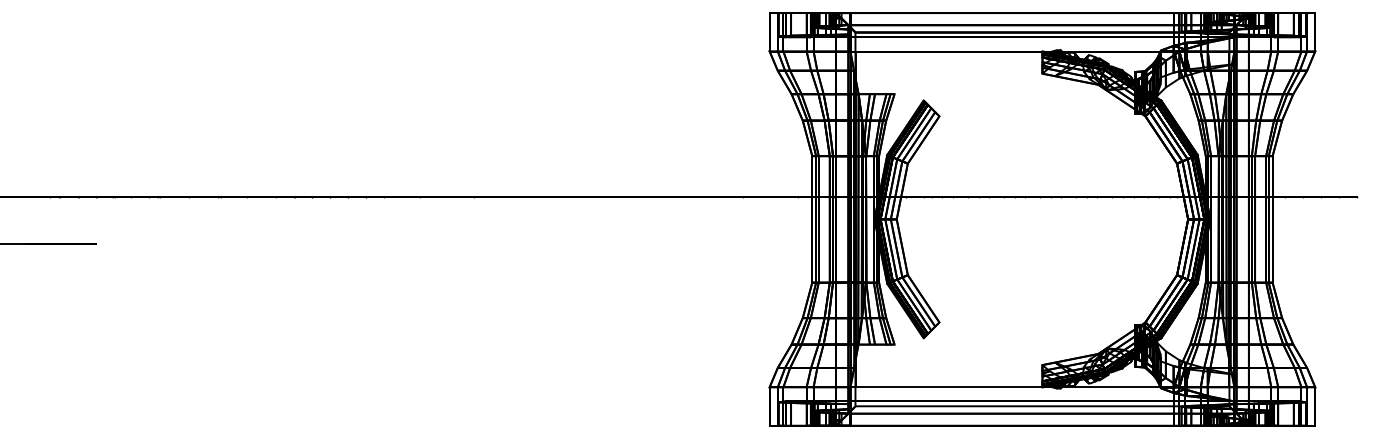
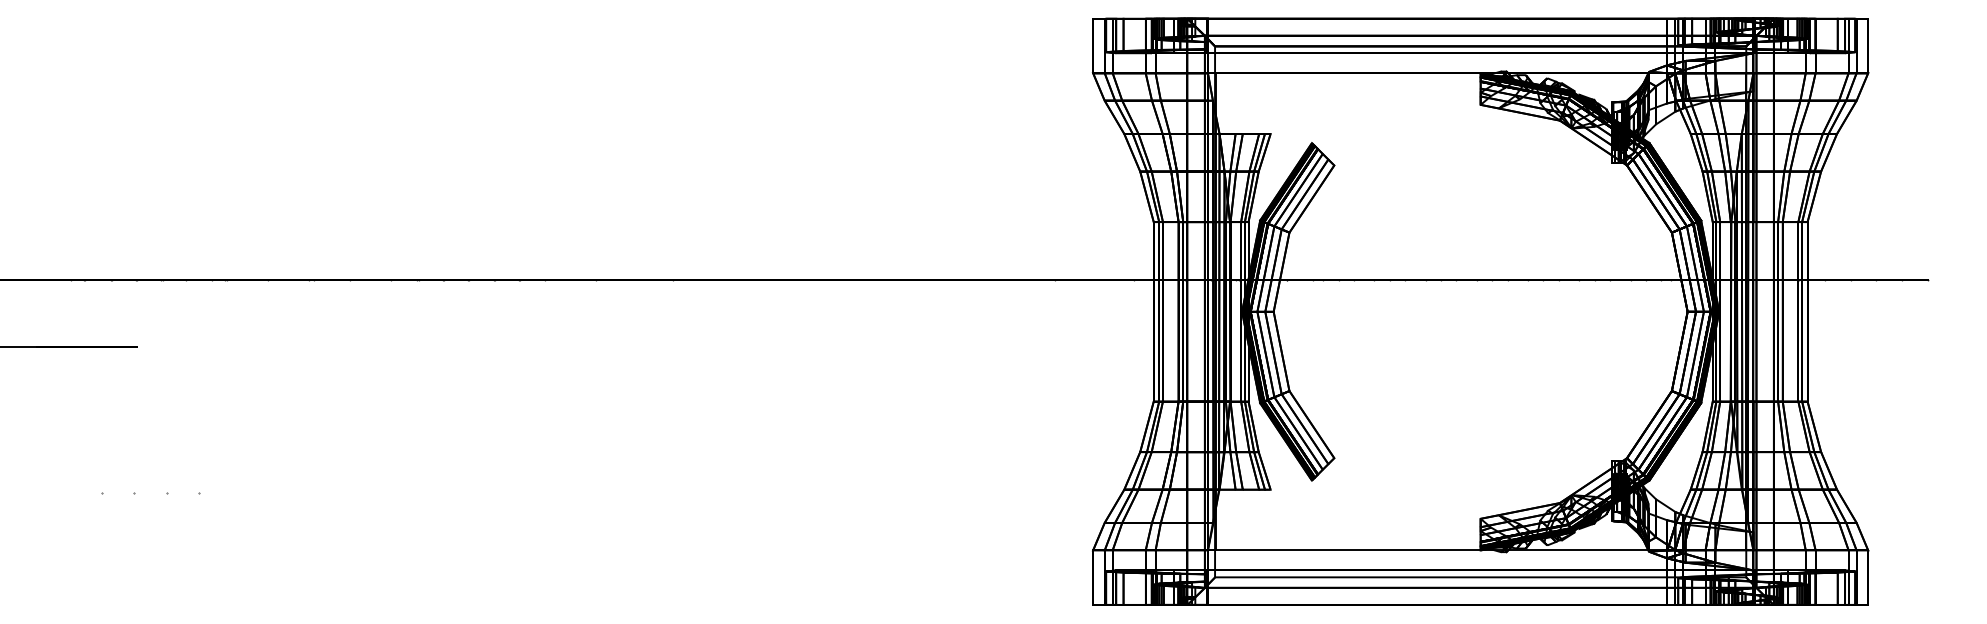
part: (96, 347) -> (136, 493), added

